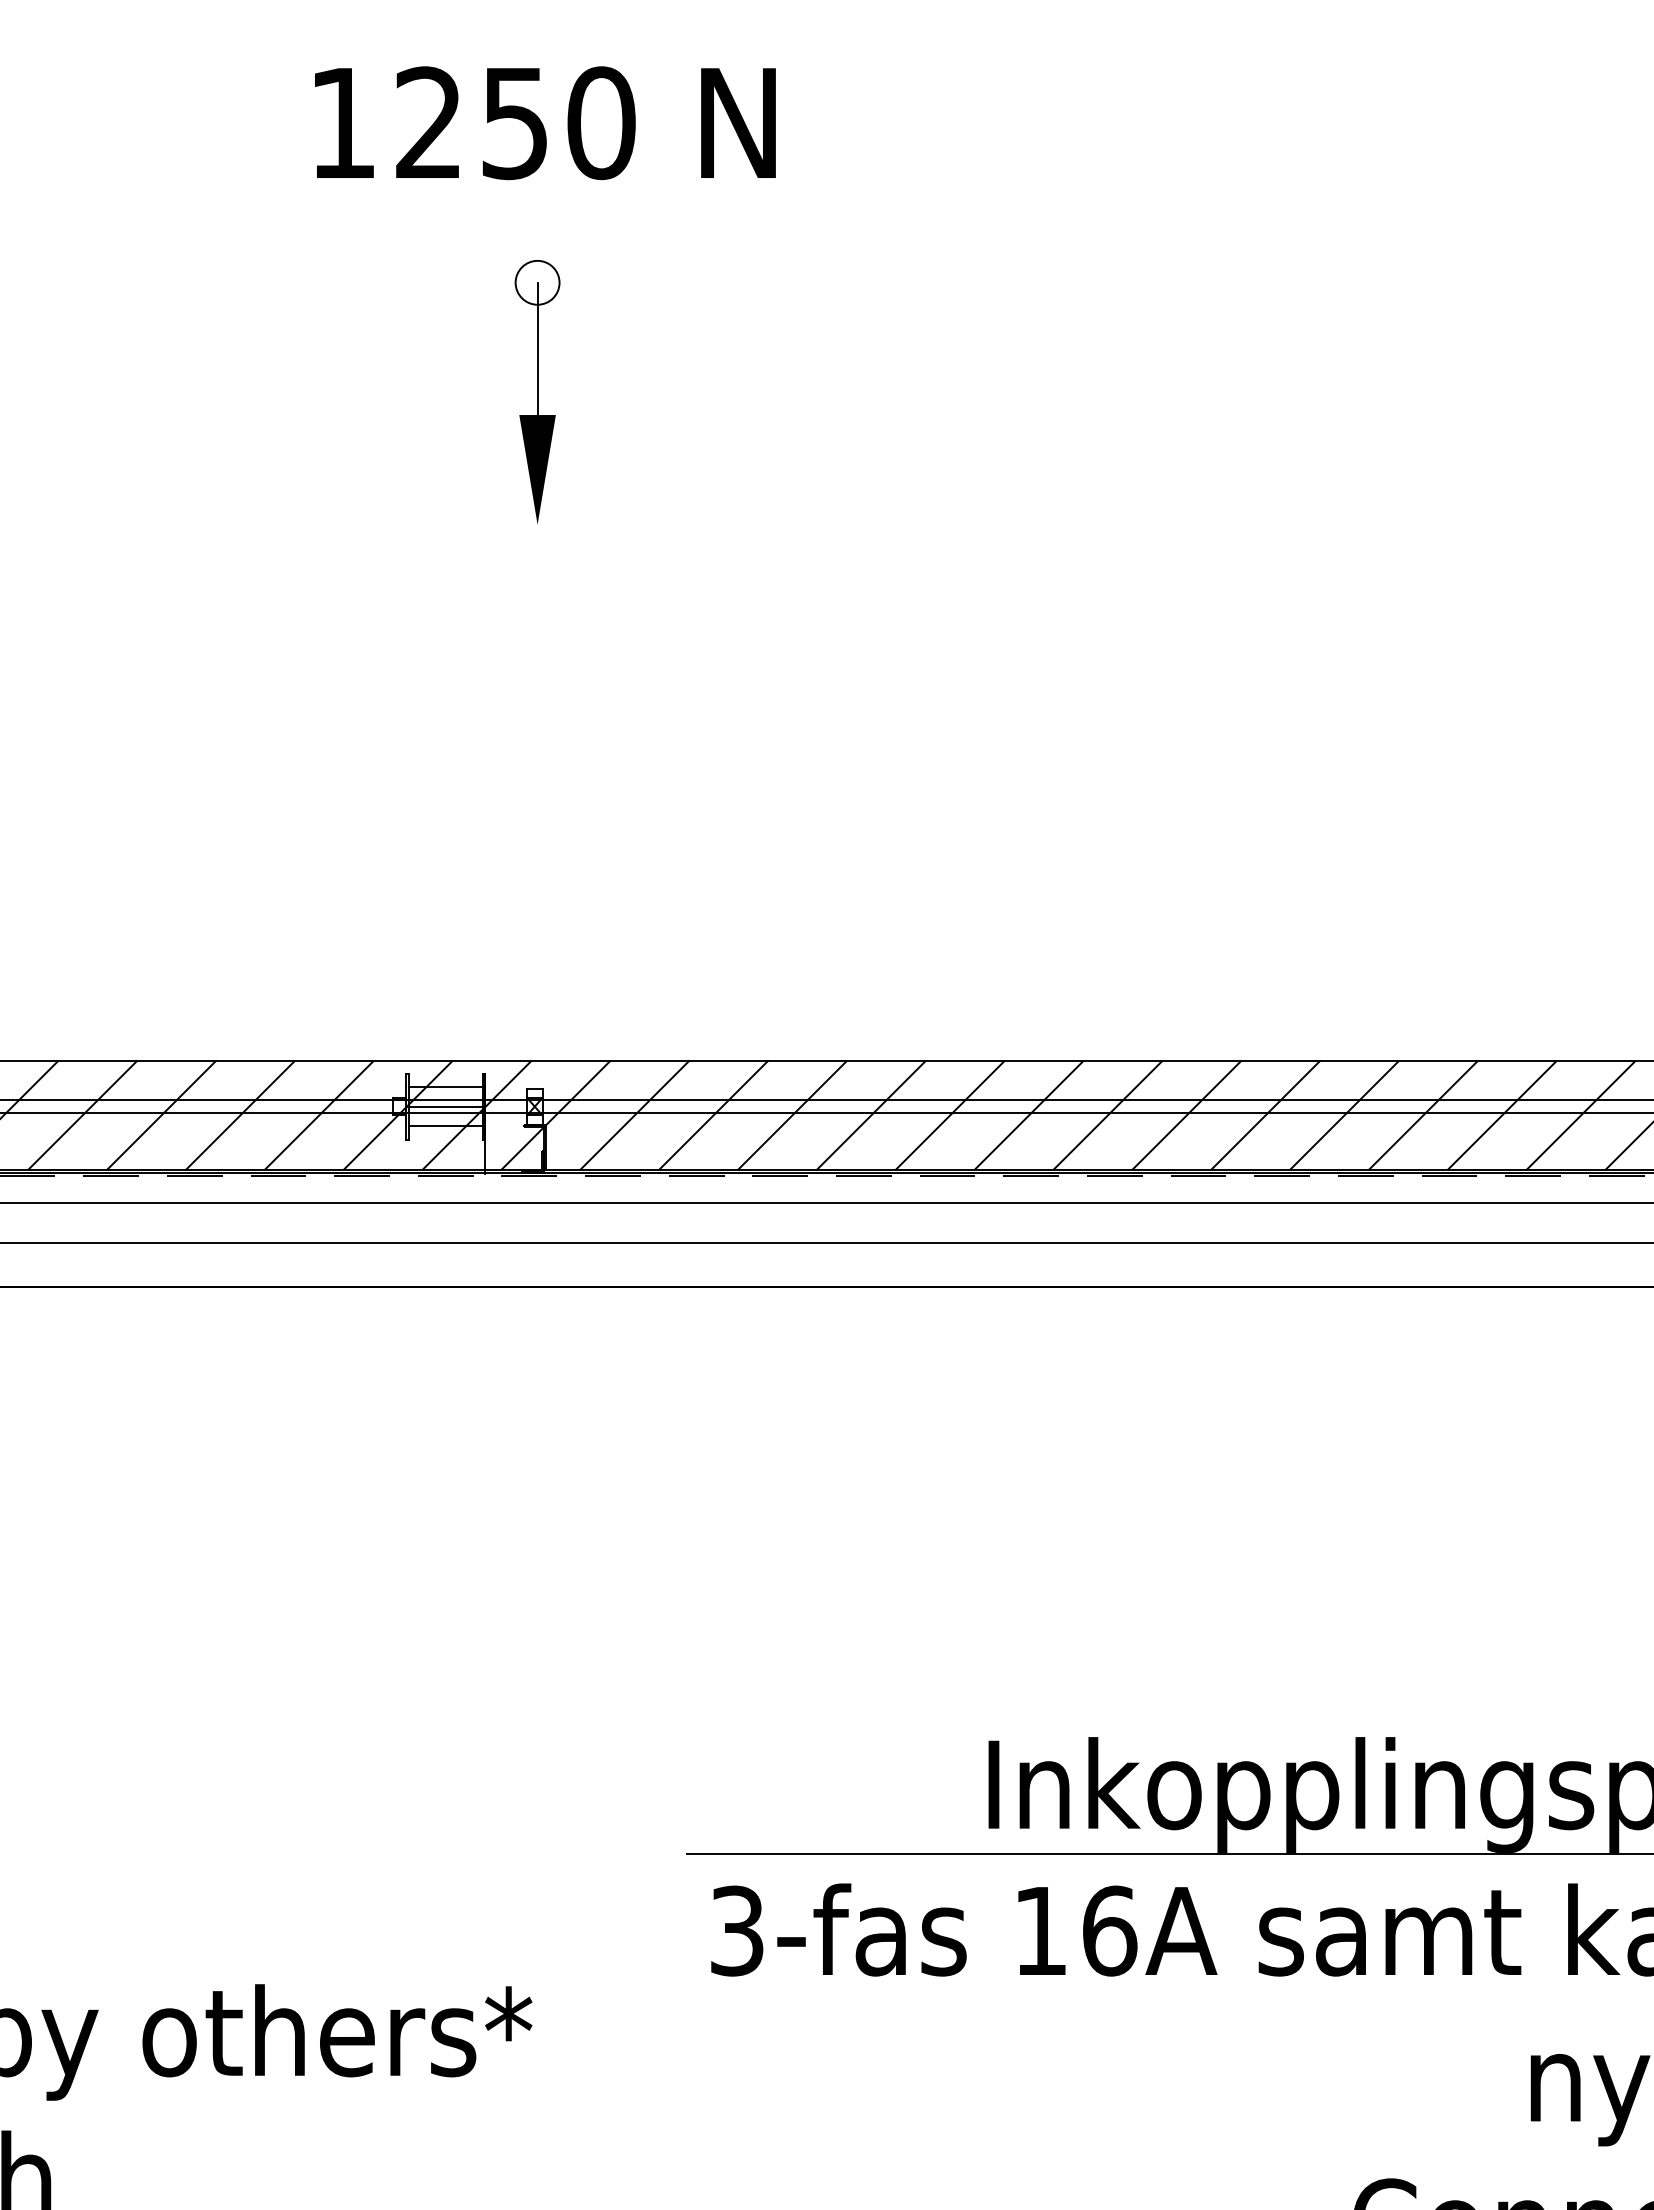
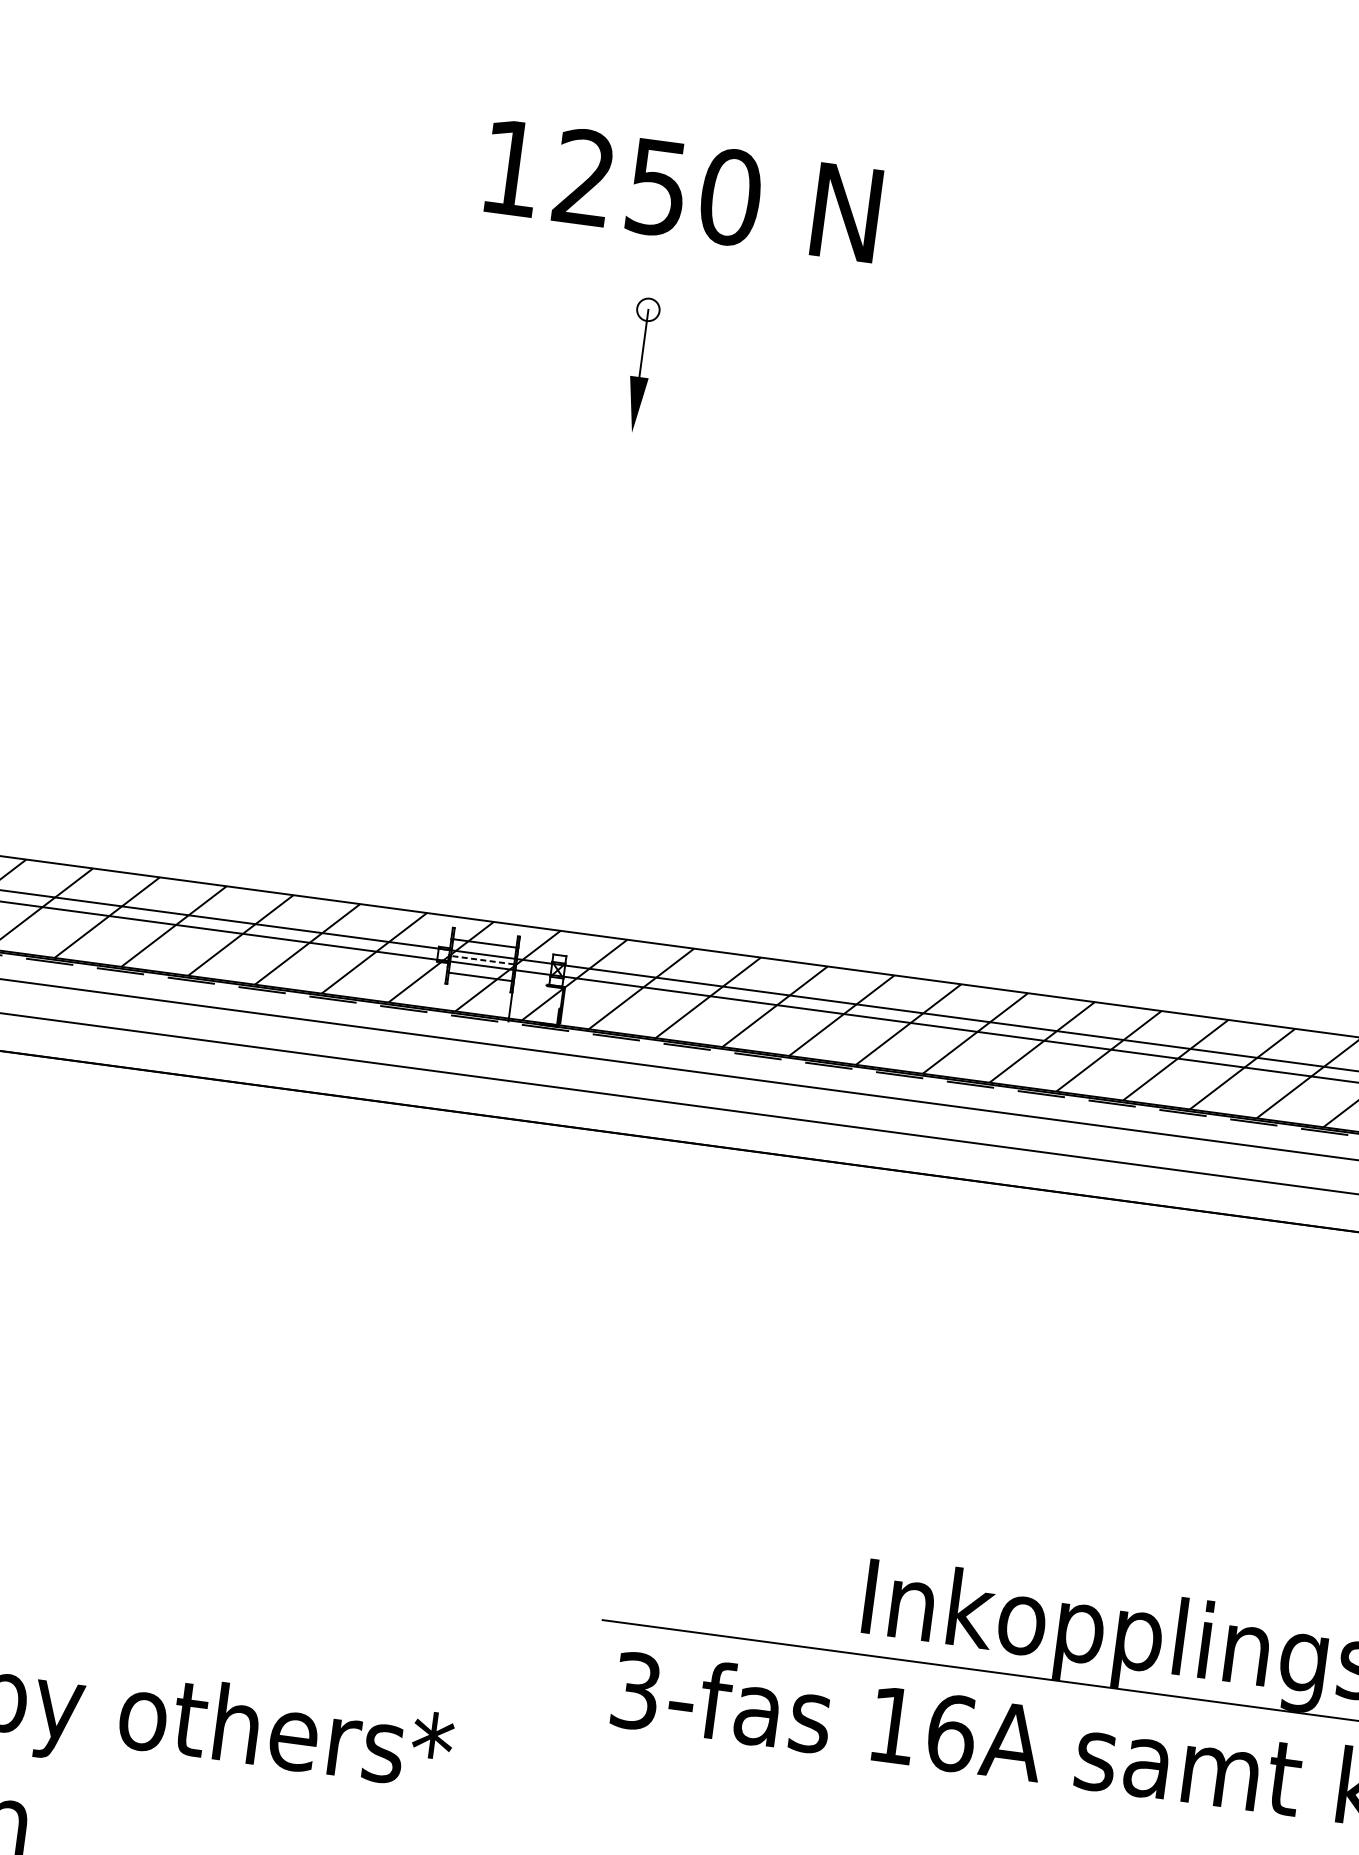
text: (545, 123) -> (683, 191), moved
part: (537, 391) -> (641, 364), size x0.6
line: (445, 1106) -> (482, 959), solid -> dashed

